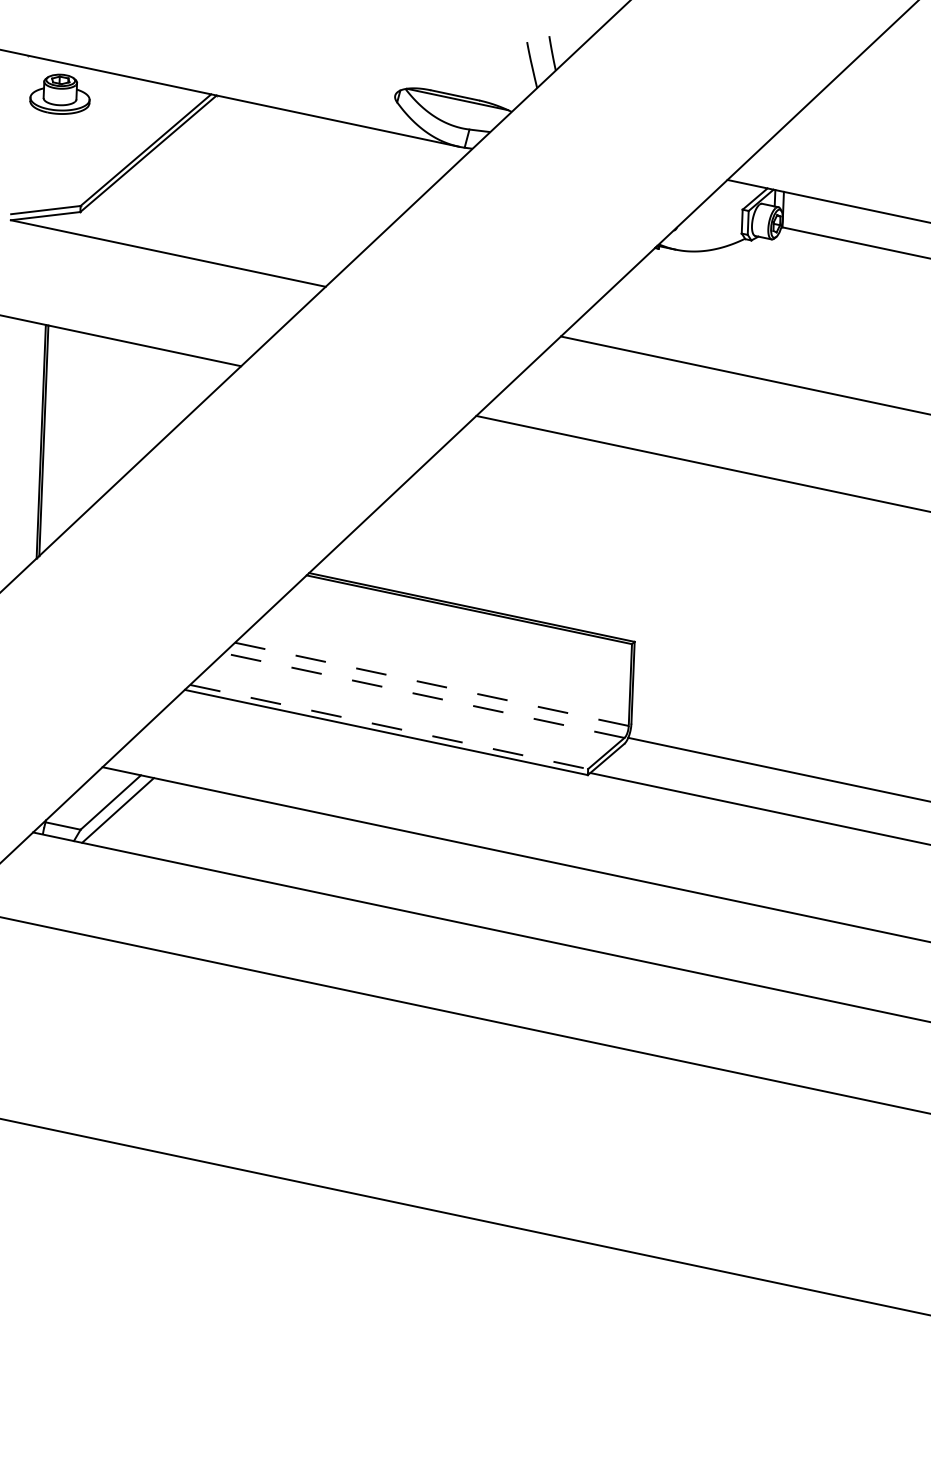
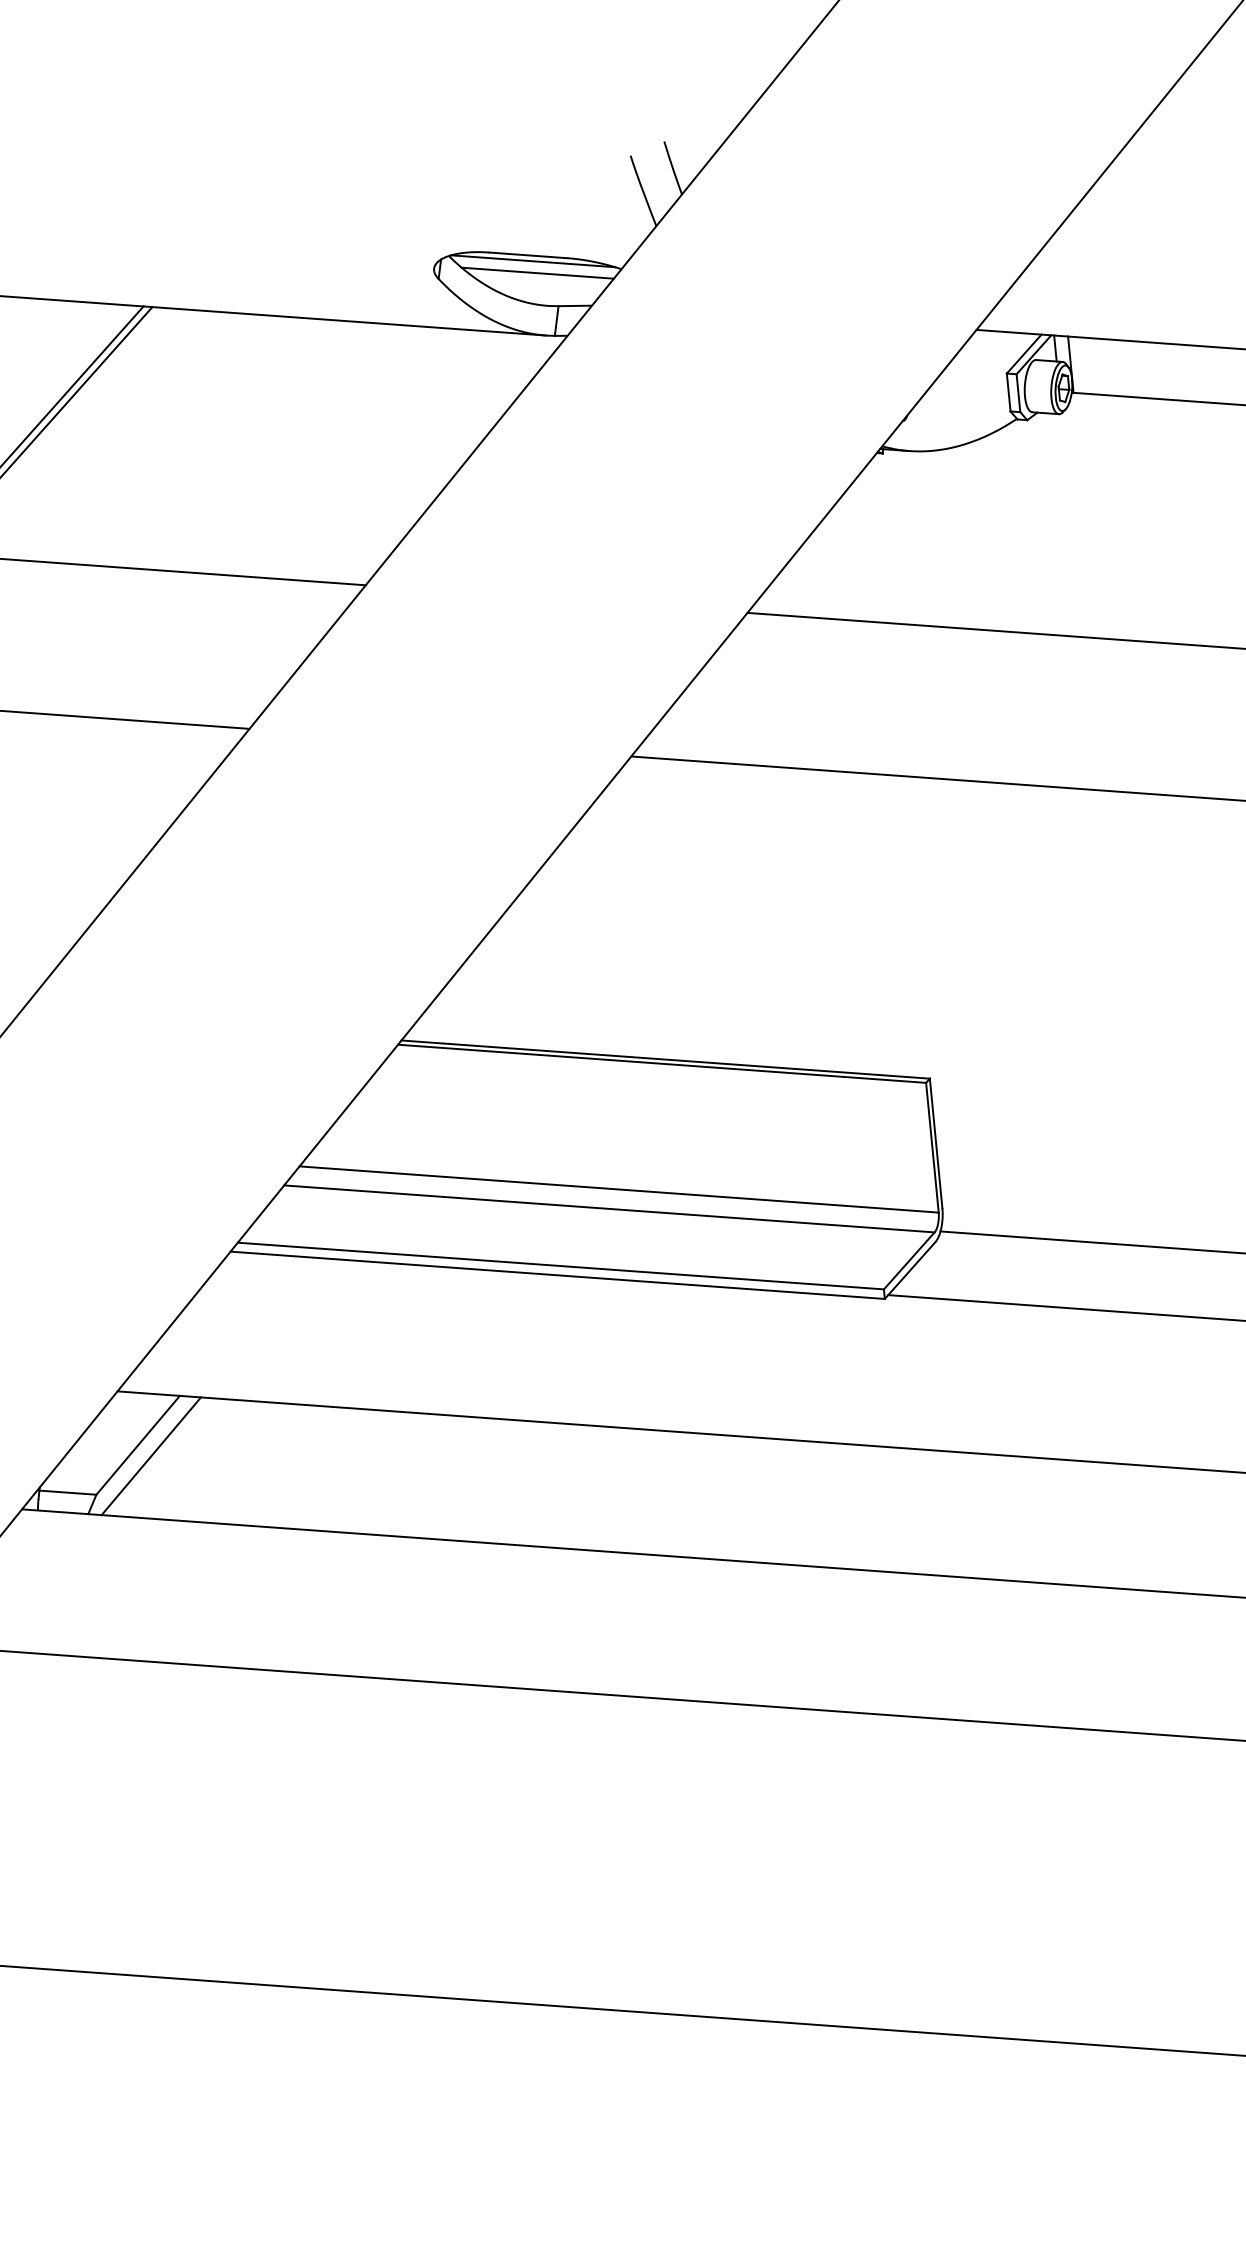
line: (459, 107) -> (538, 273), added
line: (432, 684) -> (620, 1189), dashed -> solid
line: (424, 695) -> (609, 1208), dashed -> solid
line: (389, 727) -> (561, 1266), dashed -> solid

